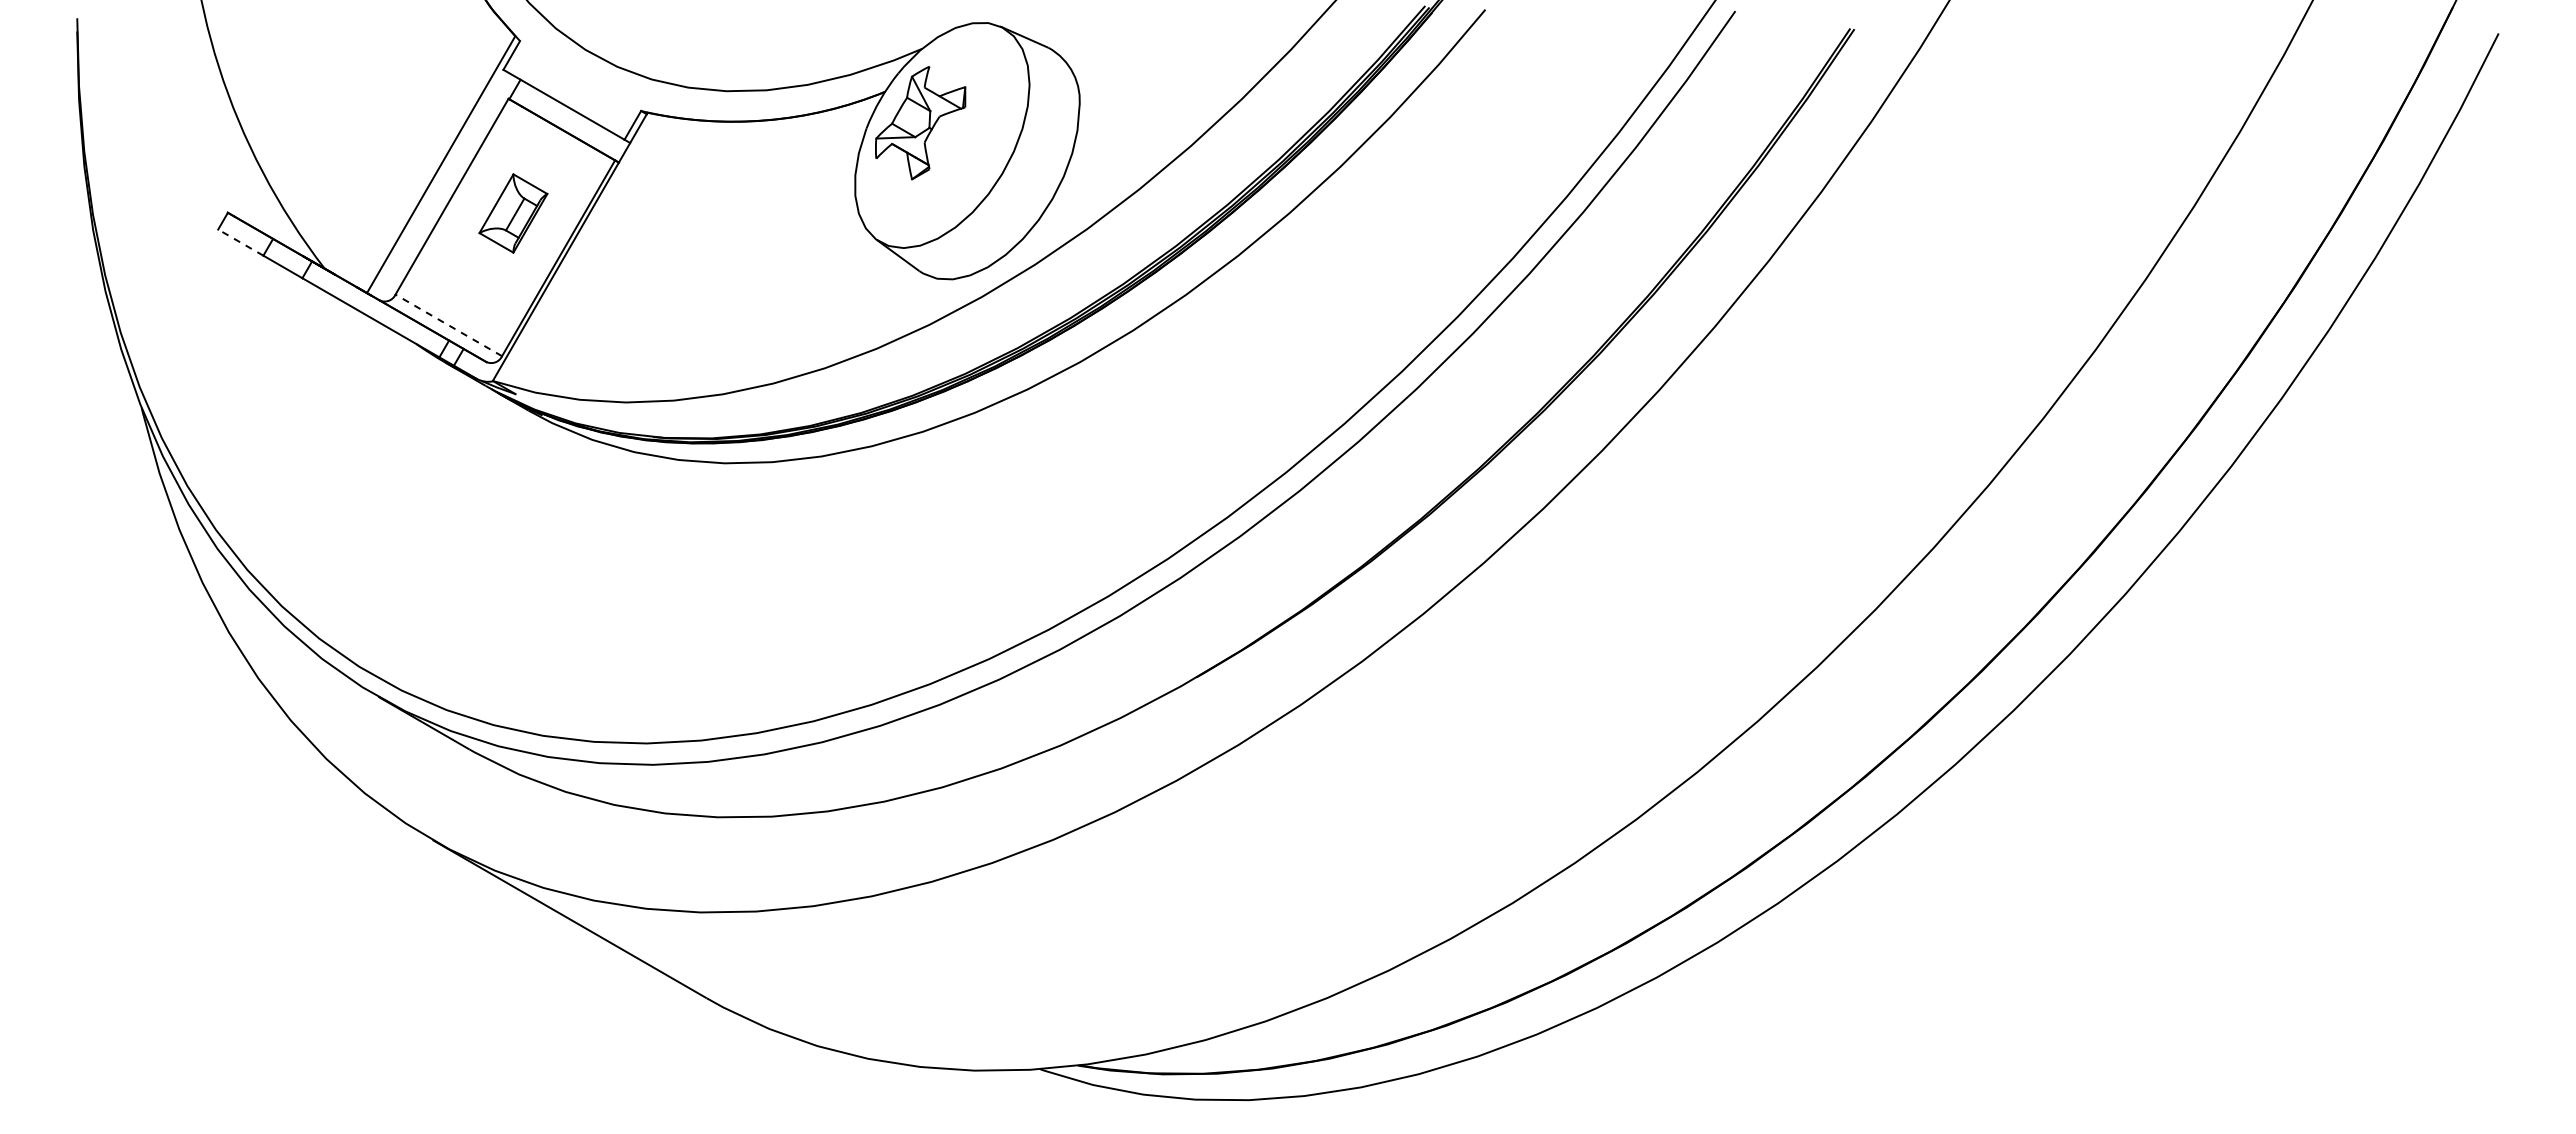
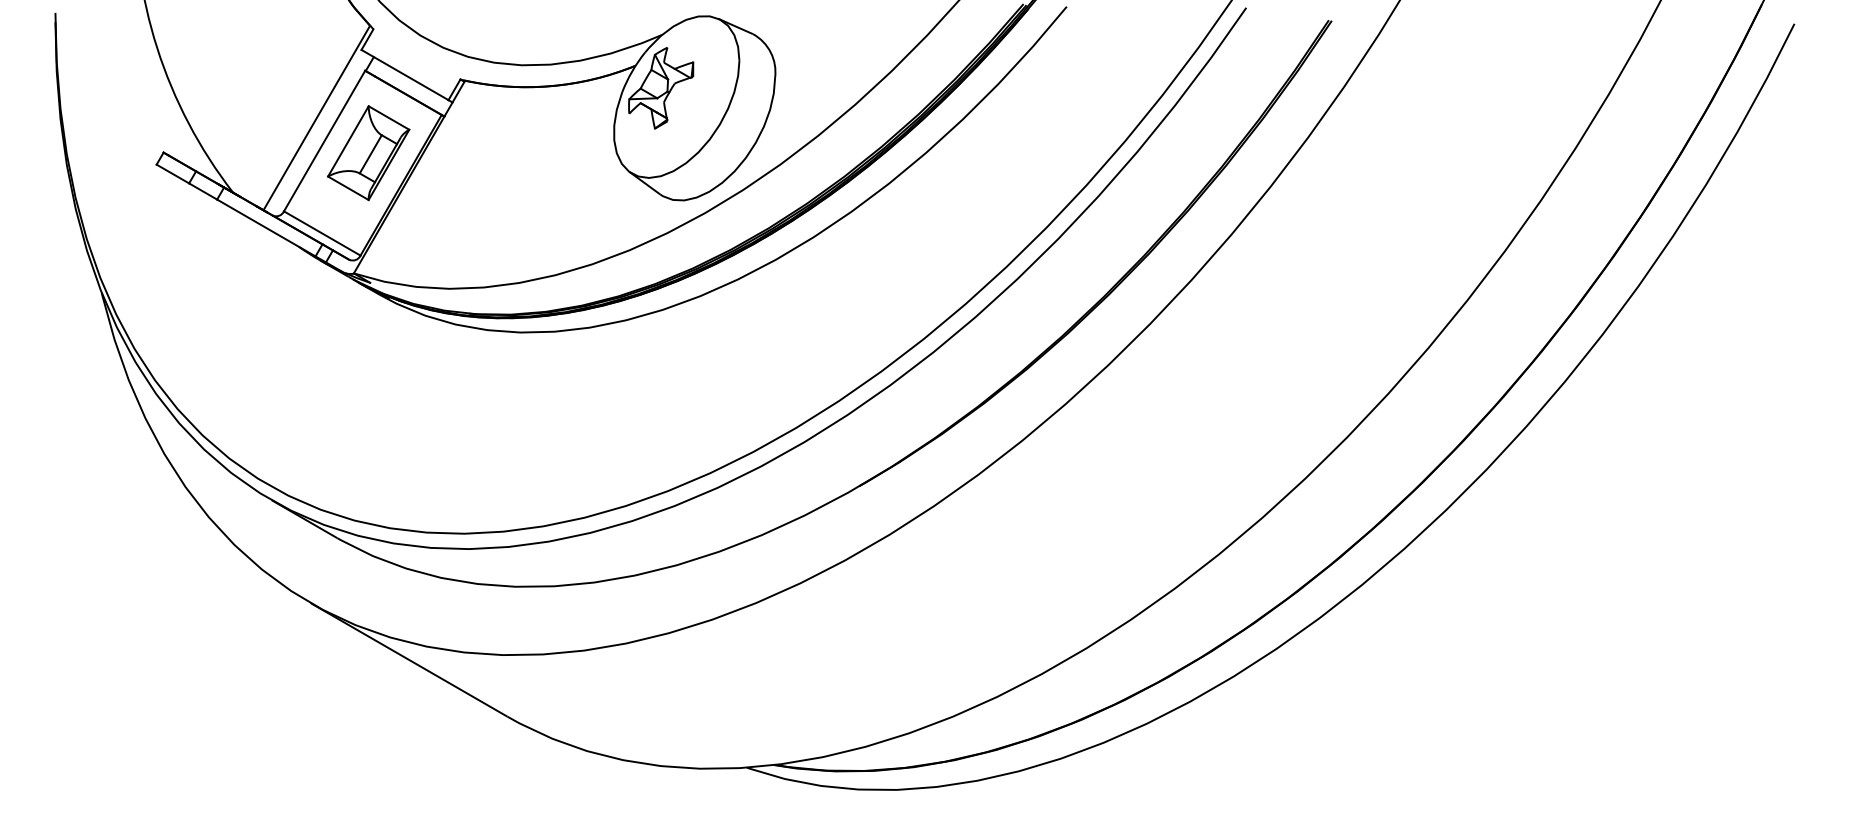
part: (513, 213) -> (368, 153), size x1.67
line: (240, 242) -> (172, 173), dashed -> solid
line: (448, 325) -> (322, 233), dashed -> solid

